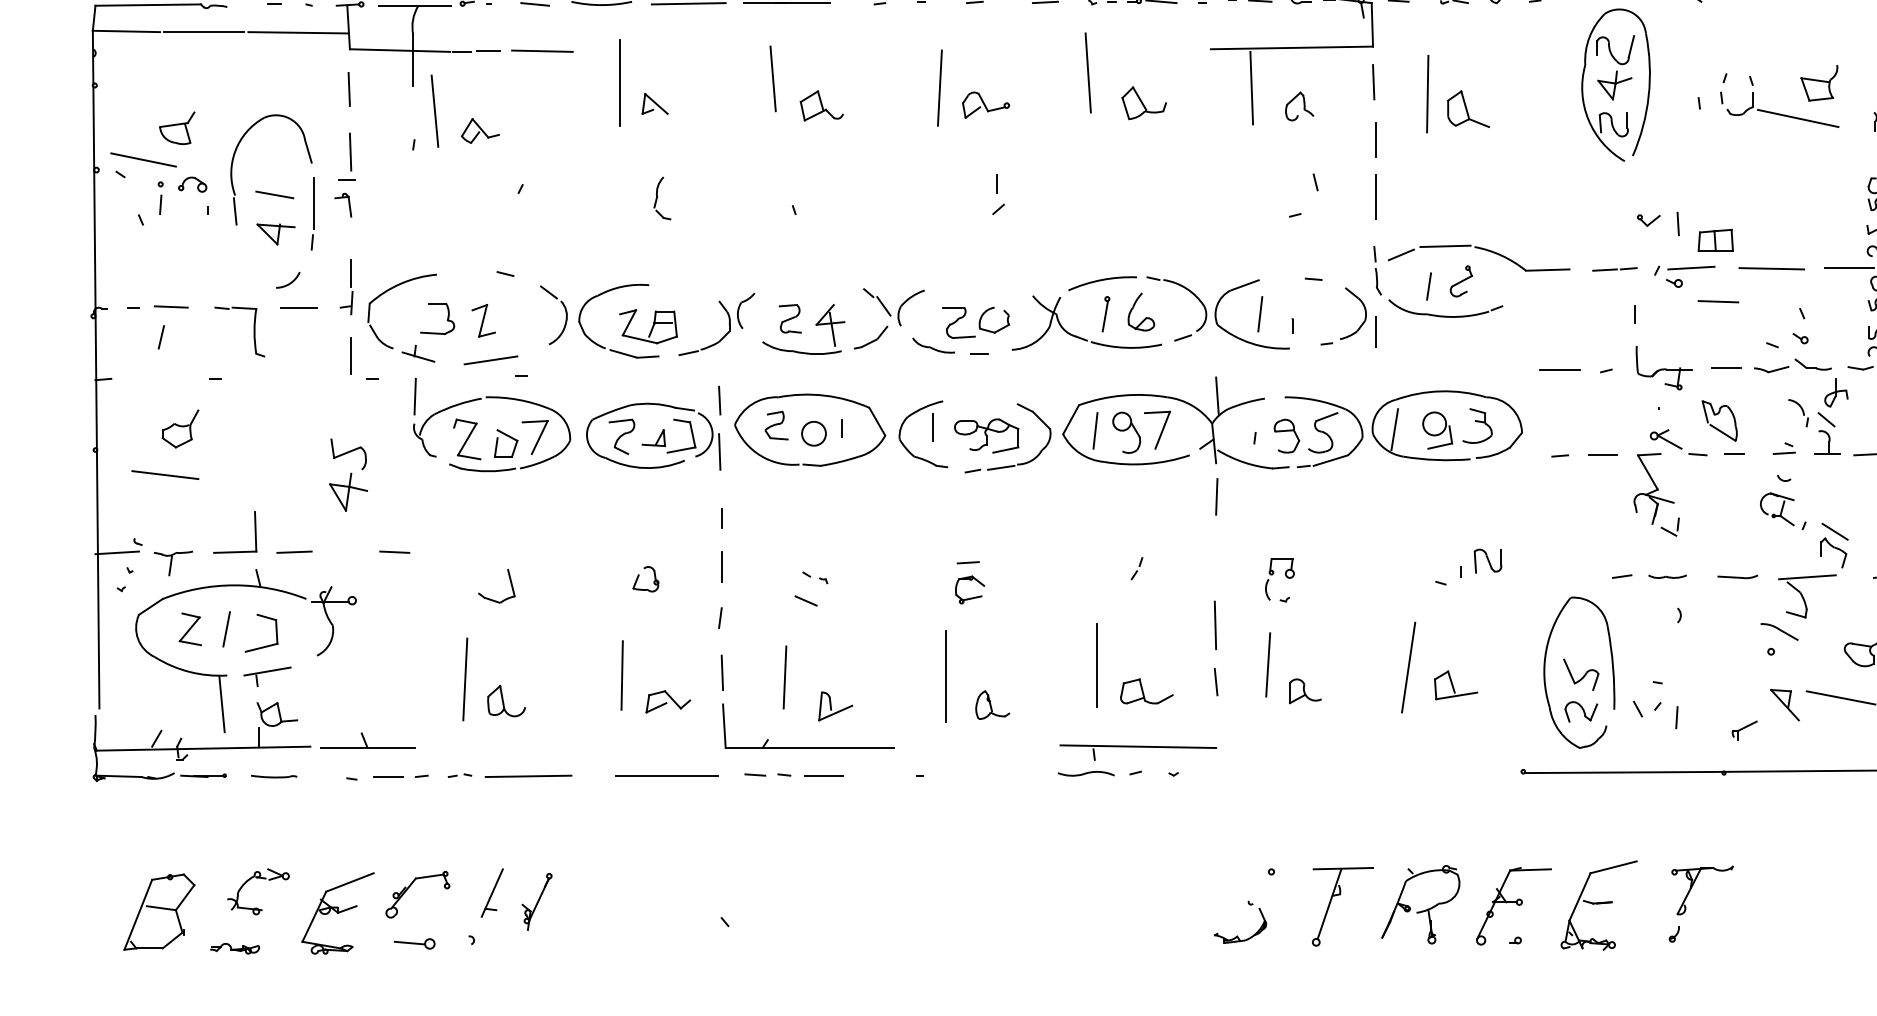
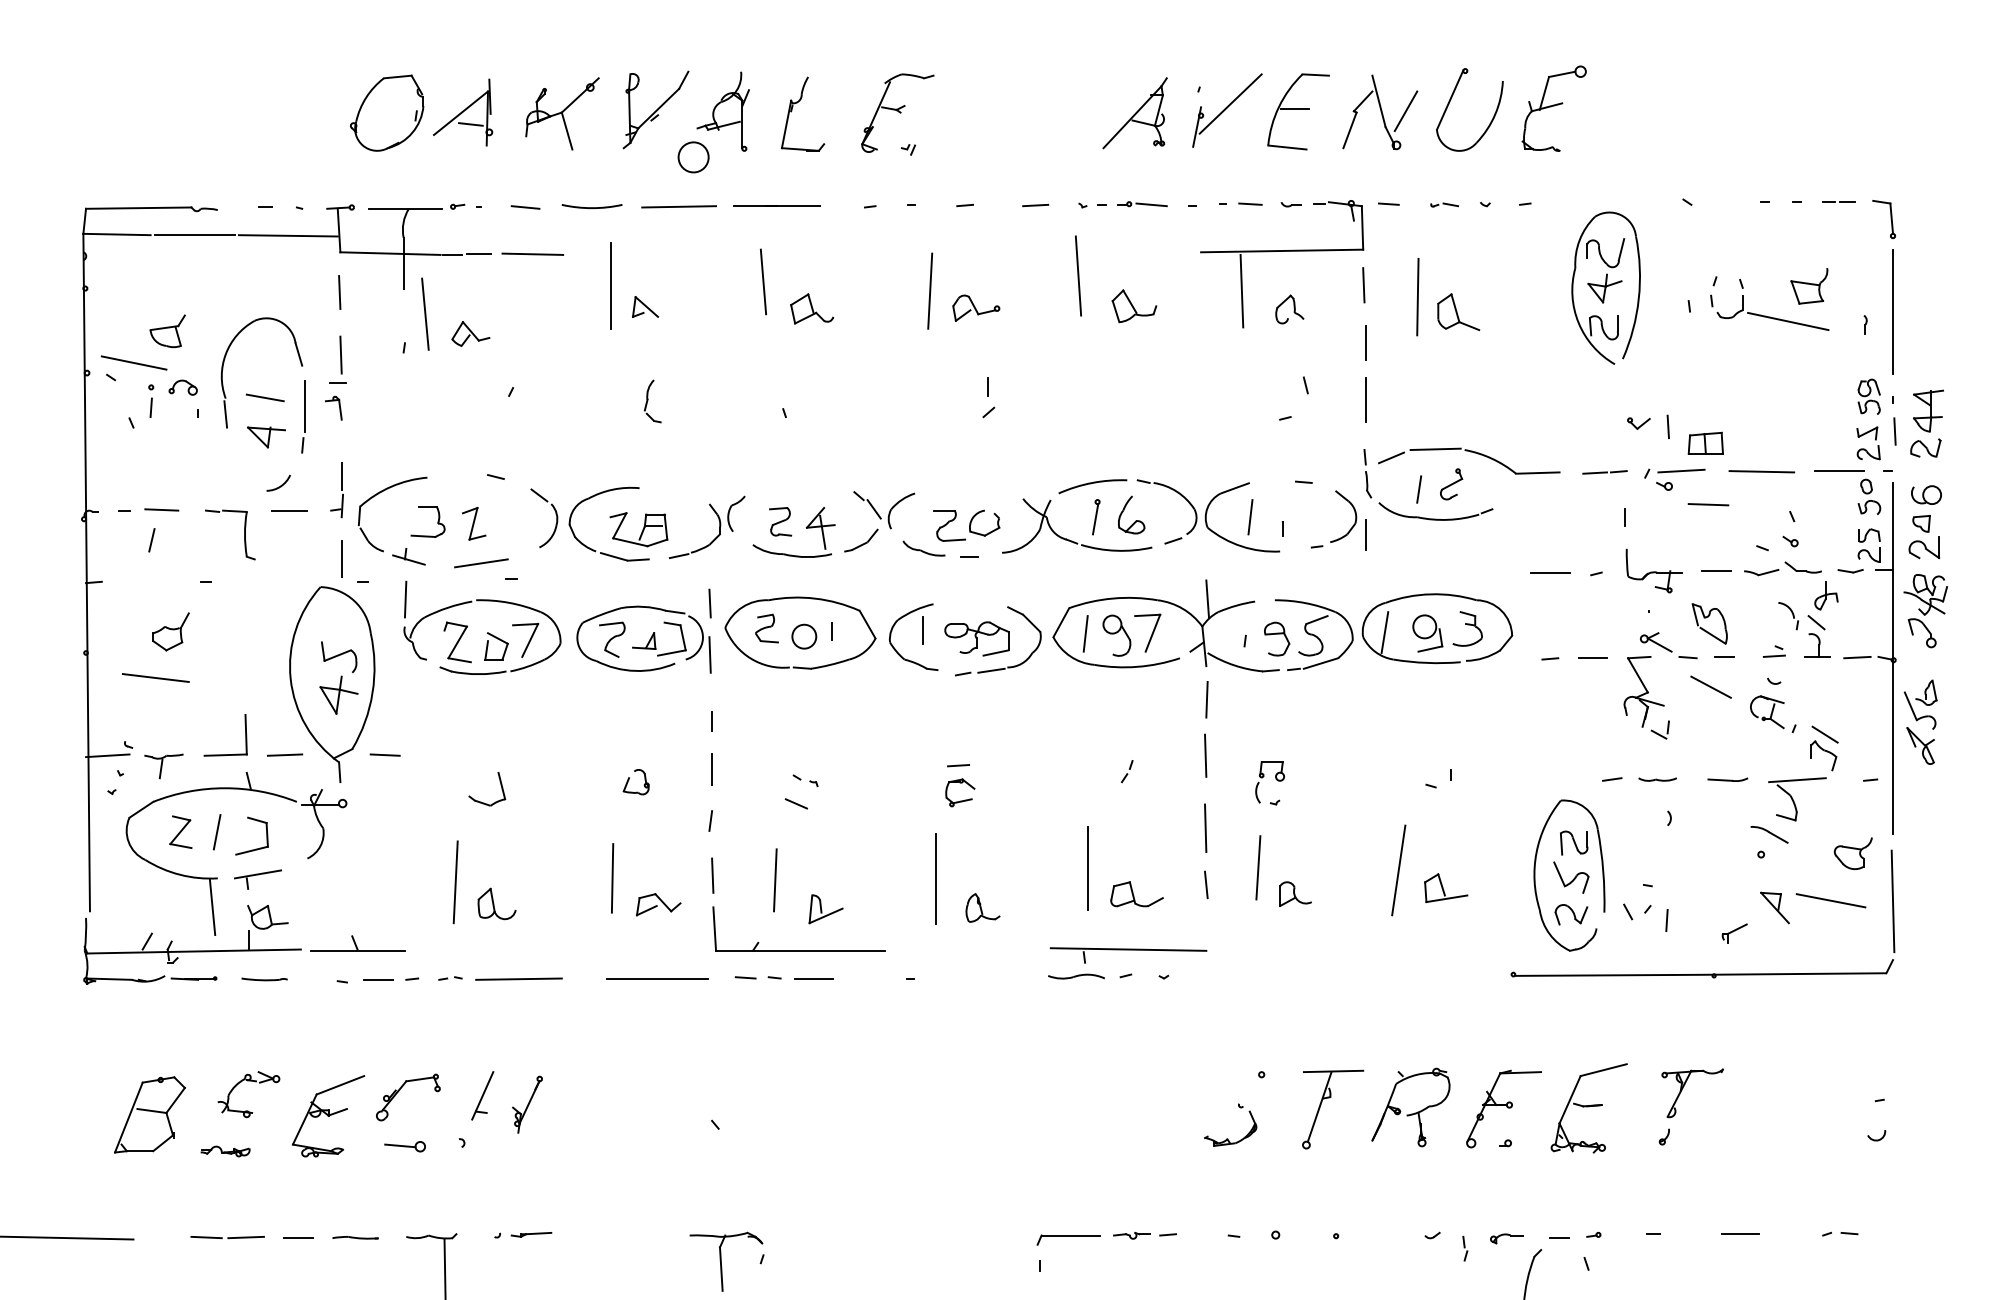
part: (342, 481) -> (332, 684), added
line: (1720, 483) -> (1710, 686), added
line: (1215, 552) -> (1205, 755), added
part: (1488, 560) -> (1574, 842), moved

